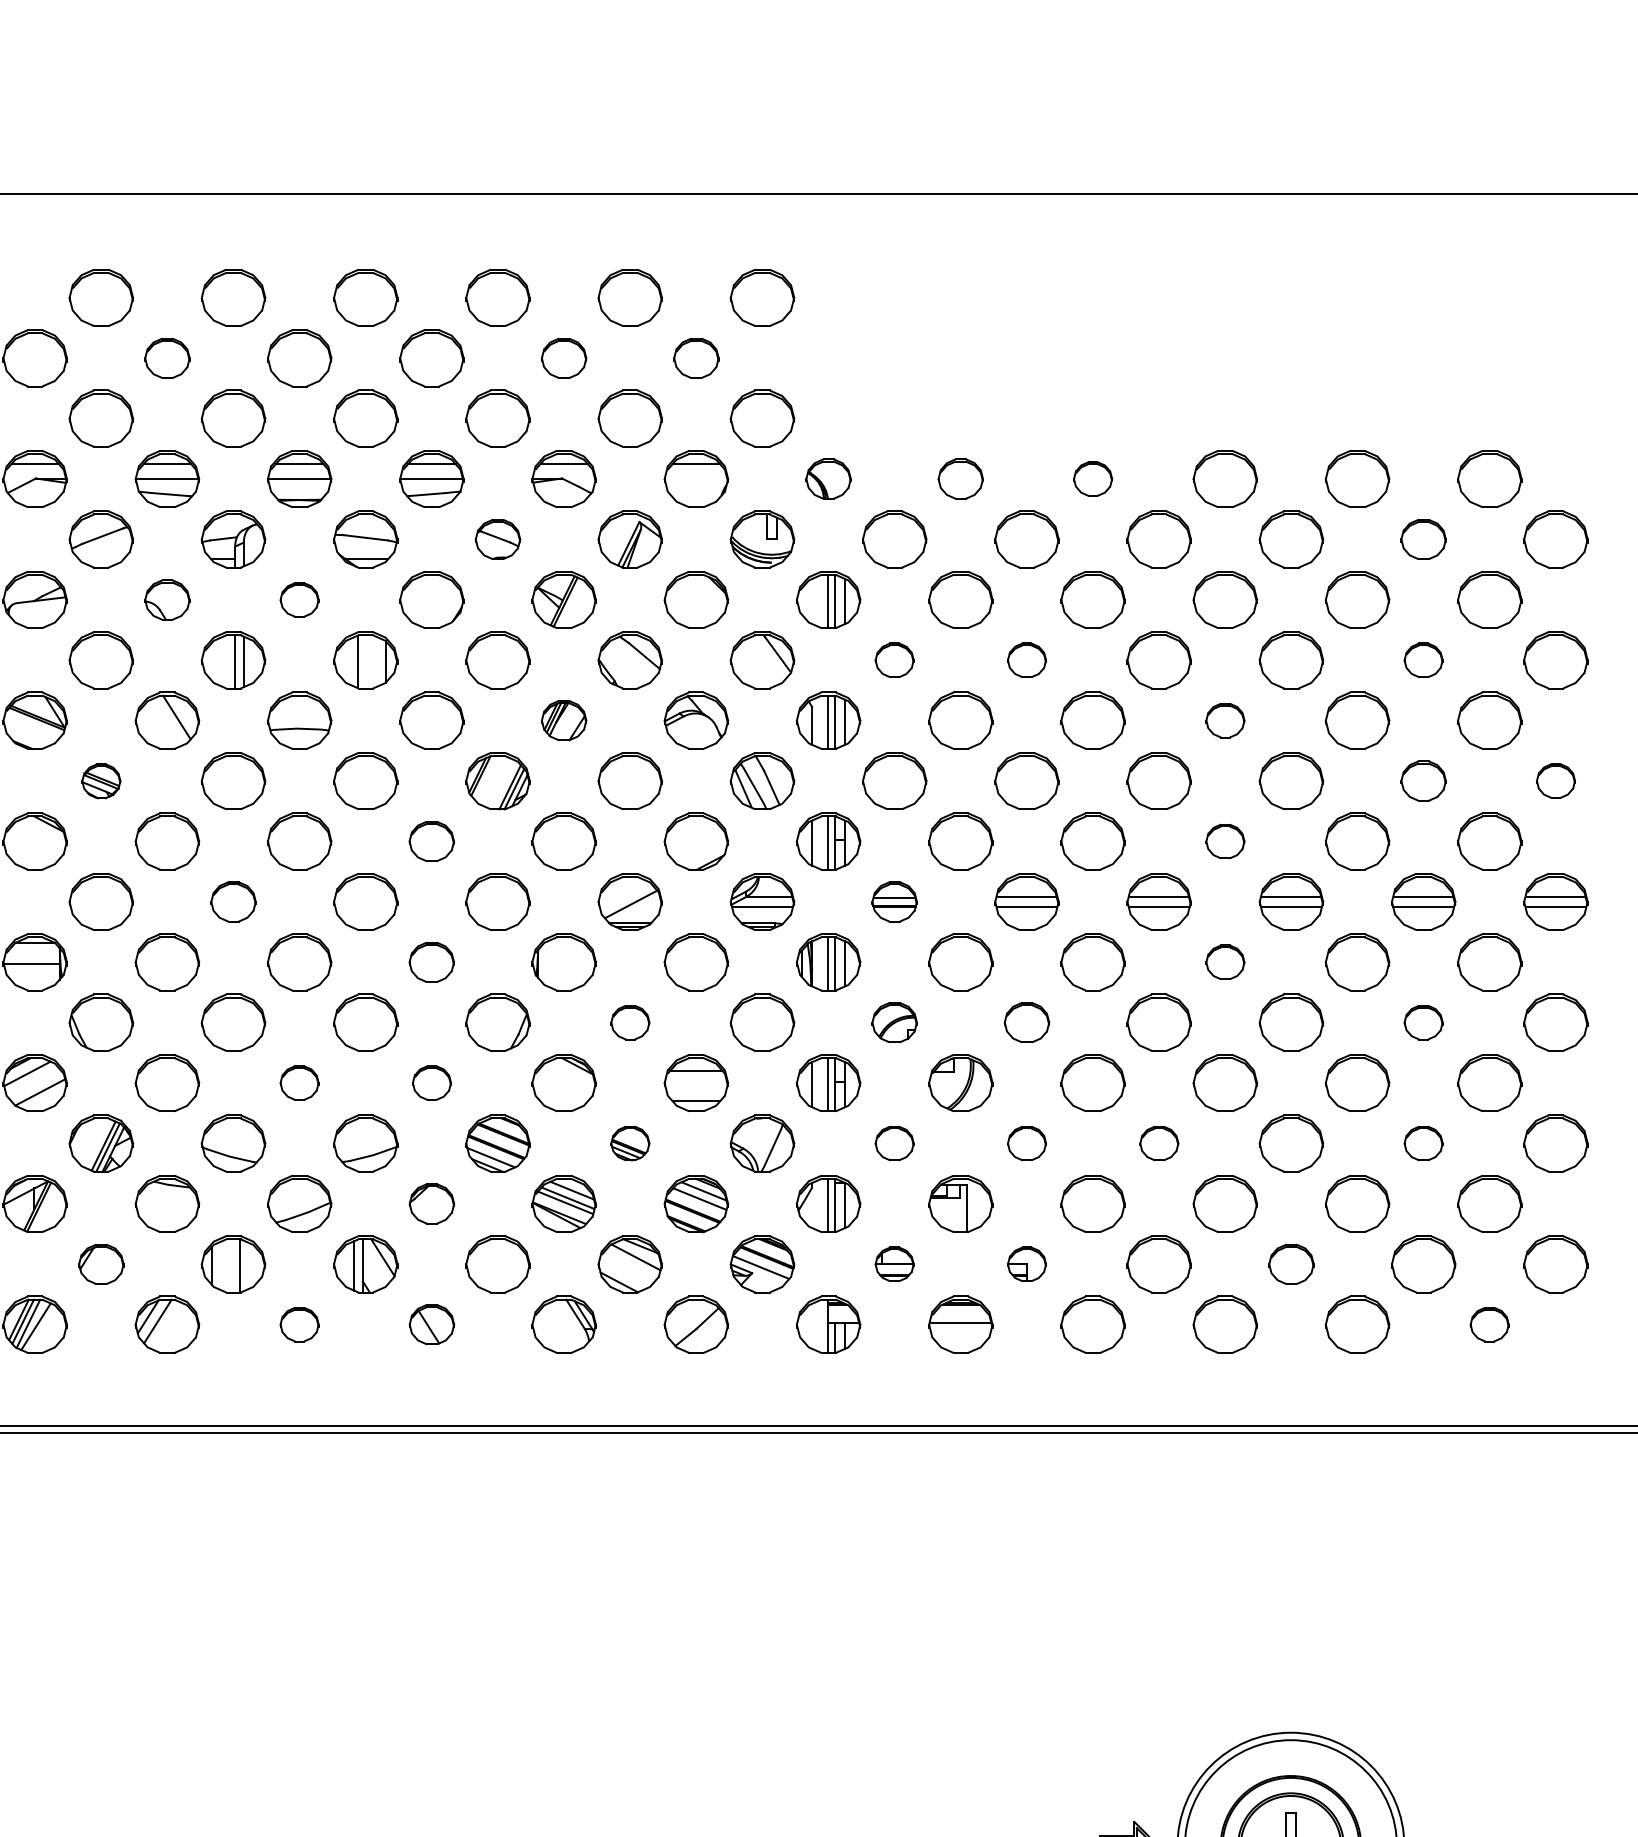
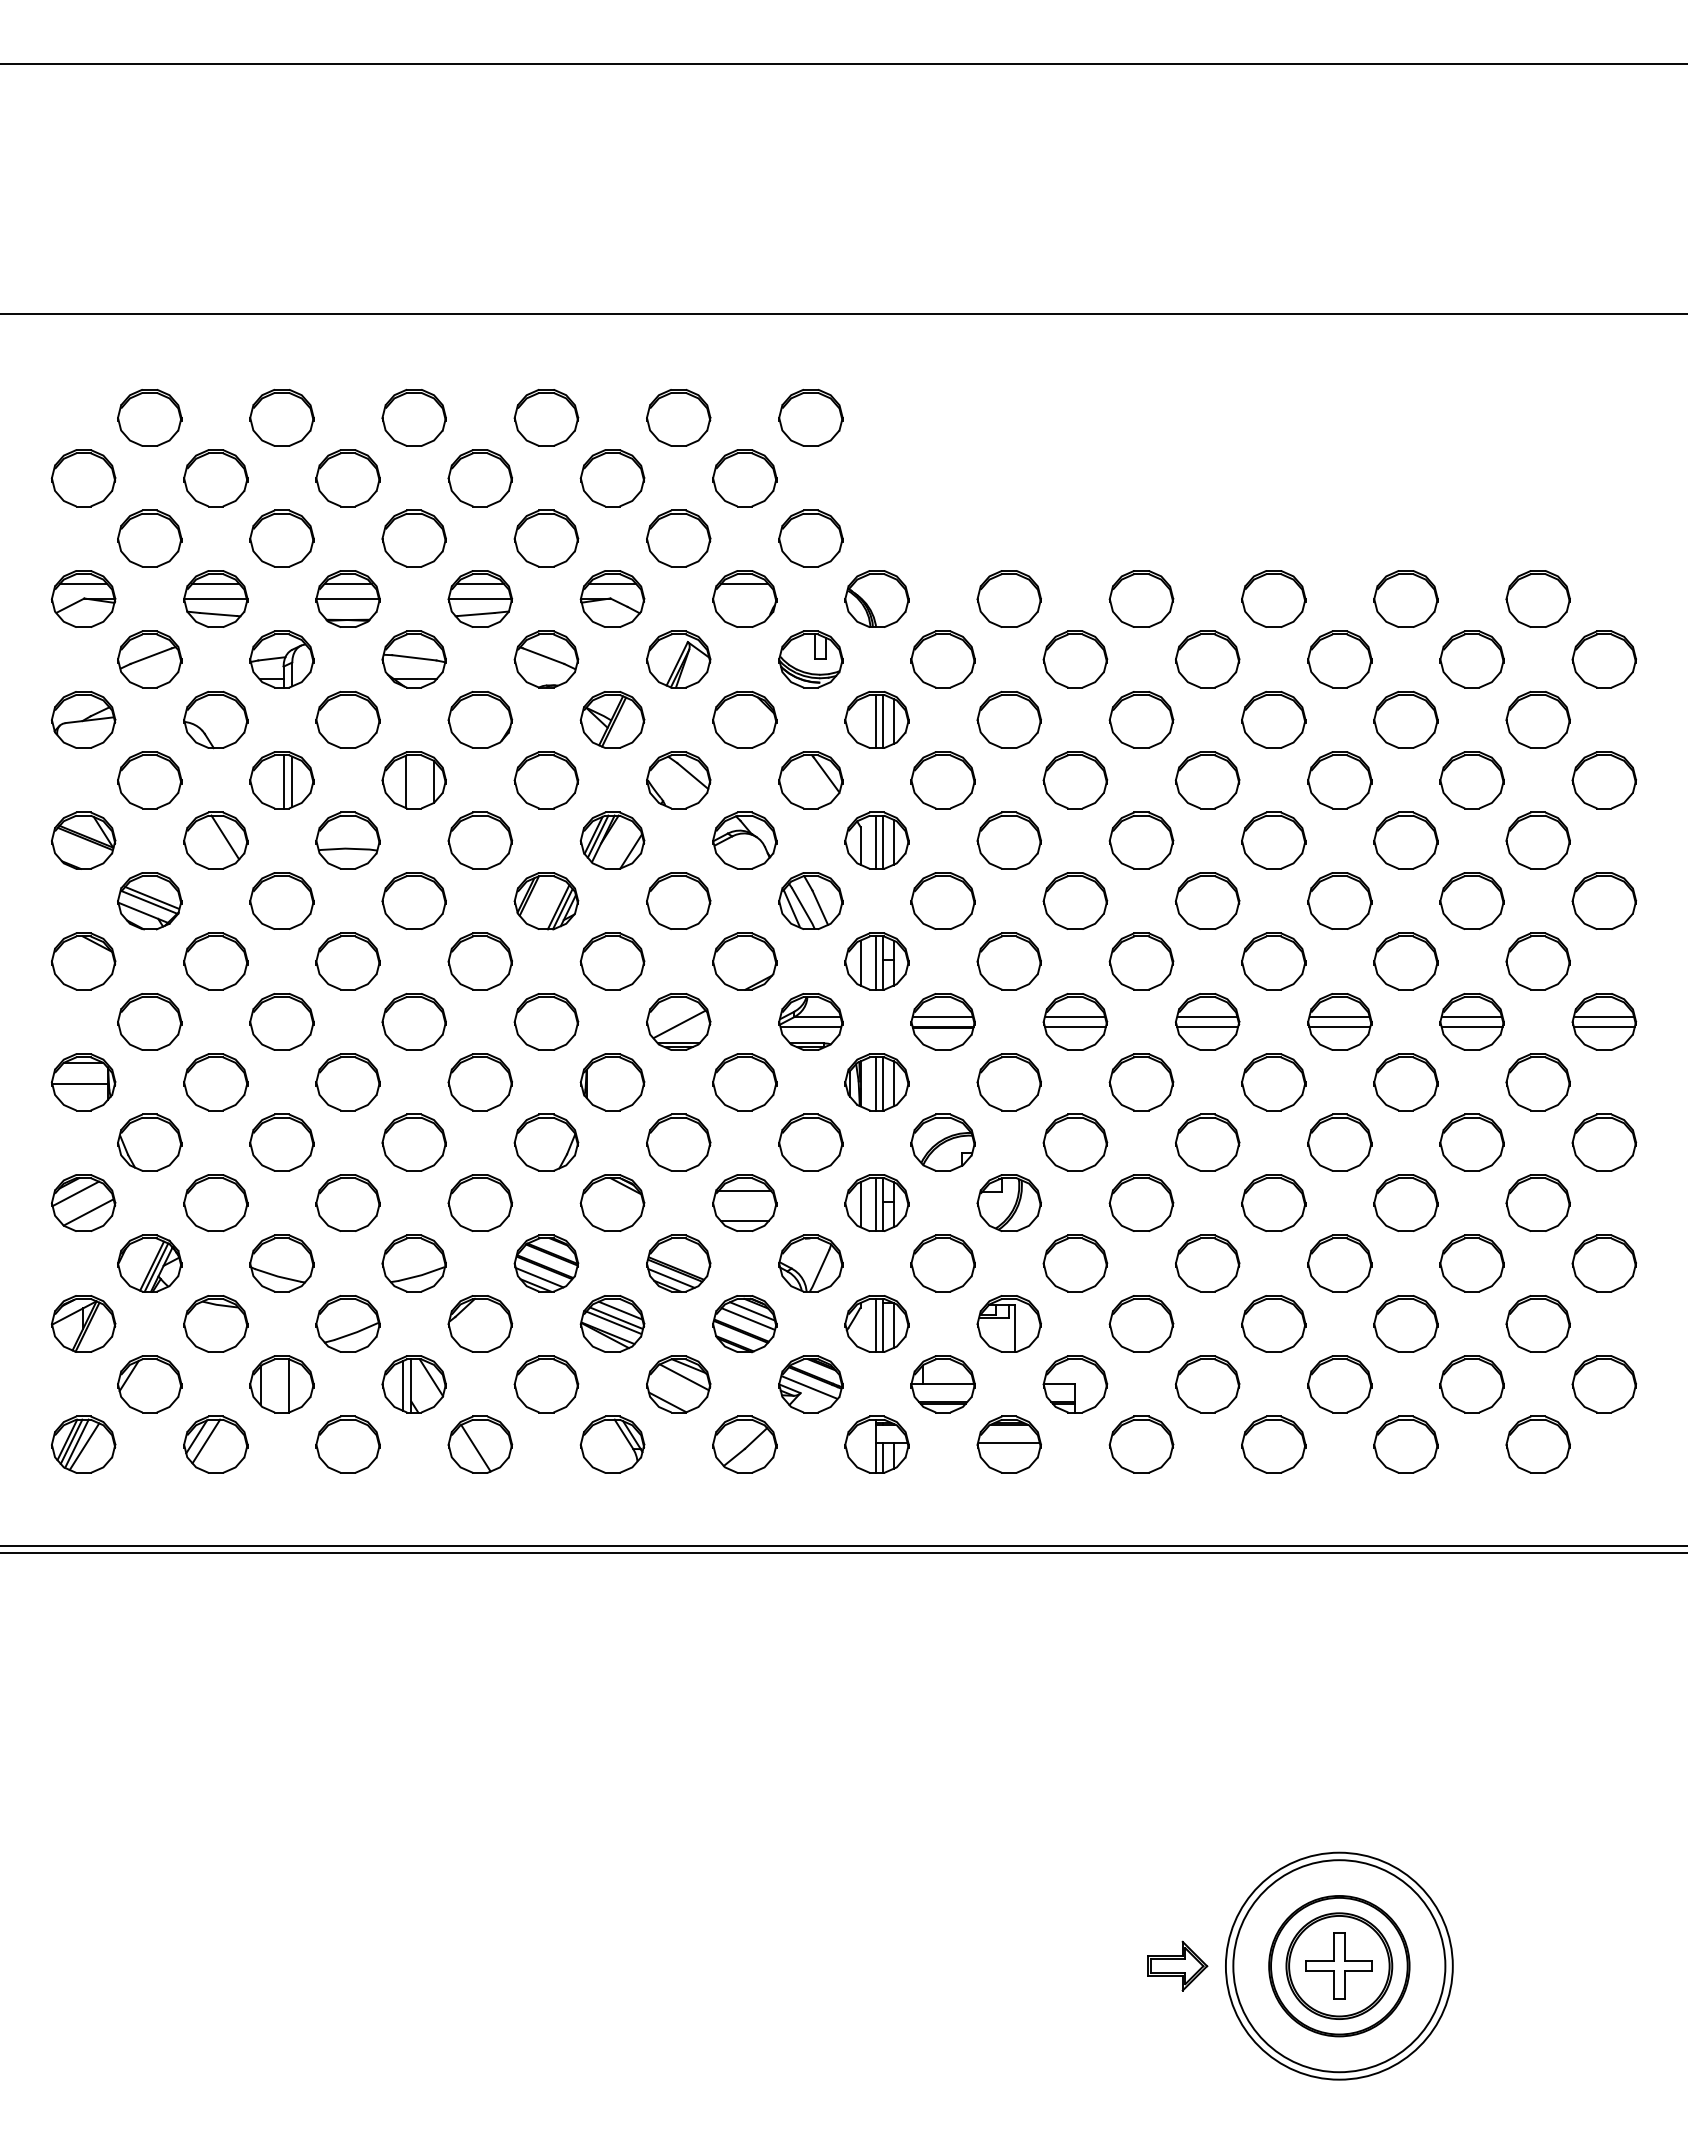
part: (167, 358) -> (215, 478), size x1.43
part: (564, 358) -> (612, 478), size x1.43
part: (696, 358) -> (744, 478), size x1.43
part: (828, 478) -> (876, 598), size x1.43
part: (960, 478) -> (1008, 598), size x1.43
part: (1093, 478) -> (1141, 598), size x1.67
part: (498, 539) -> (546, 659), size x1.43
part: (1423, 539) -> (1471, 659), size x1.43
part: (299, 599) -> (347, 719), size x1.67
part: (167, 600) -> (215, 720), size x1.43
part: (894, 660) -> (942, 780), size x1.67
part: (1027, 660) -> (1075, 780), size x1.67
part: (1423, 660) -> (1471, 780), size x1.67
part: (564, 720) -> (612, 840), size x1.43
part: (1225, 720) -> (1273, 840), size x1.67
part: (1423, 780) -> (1471, 900), size x1.43
part: (1556, 780) -> (1604, 900), size x1.67
part: (101, 781) -> (149, 901), size x1.67
part: (431, 841) -> (479, 961), size x1.43
part: (1225, 841) -> (1273, 961), size x1.67
part: (233, 901) -> (281, 1021), size x1.43
part: (894, 901) -> (942, 1021), size x1.43
part: (431, 962) -> (479, 1082), size x1.43
part: (1225, 962) -> (1273, 1082), size x1.67
part: (630, 1022) -> (678, 1142), size x1.67
part: (894, 1022) -> (942, 1142), size x1.43
part: (1027, 1022) -> (1075, 1142), size x1.43
part: (1423, 1022) -> (1471, 1142), size x1.67
part: (299, 1082) -> (347, 1202), size x1.67
part: (432, 1082) -> (480, 1202), size x1.67
part: (630, 1143) -> (678, 1263), size x1.67
part: (894, 1143) -> (942, 1263), size x1.67
part: (1027, 1143) -> (1075, 1263), size x1.67
part: (1159, 1143) -> (1207, 1263), size x1.67
part: (1423, 1143) -> (1471, 1263), size x1.67
part: (432, 1203) -> (480, 1323), size x1.43
part: (101, 1264) -> (149, 1384), size x1.43
part: (894, 1264) -> (942, 1384), size x1.67
part: (1027, 1264) -> (1075, 1384), size x1.67
part: (1291, 1264) -> (1339, 1384), size x1.43
part: (299, 1324) -> (347, 1444), size x1.67
part: (432, 1324) -> (480, 1444), size x1.43
part: (1489, 1324) -> (1537, 1444), size x1.67

